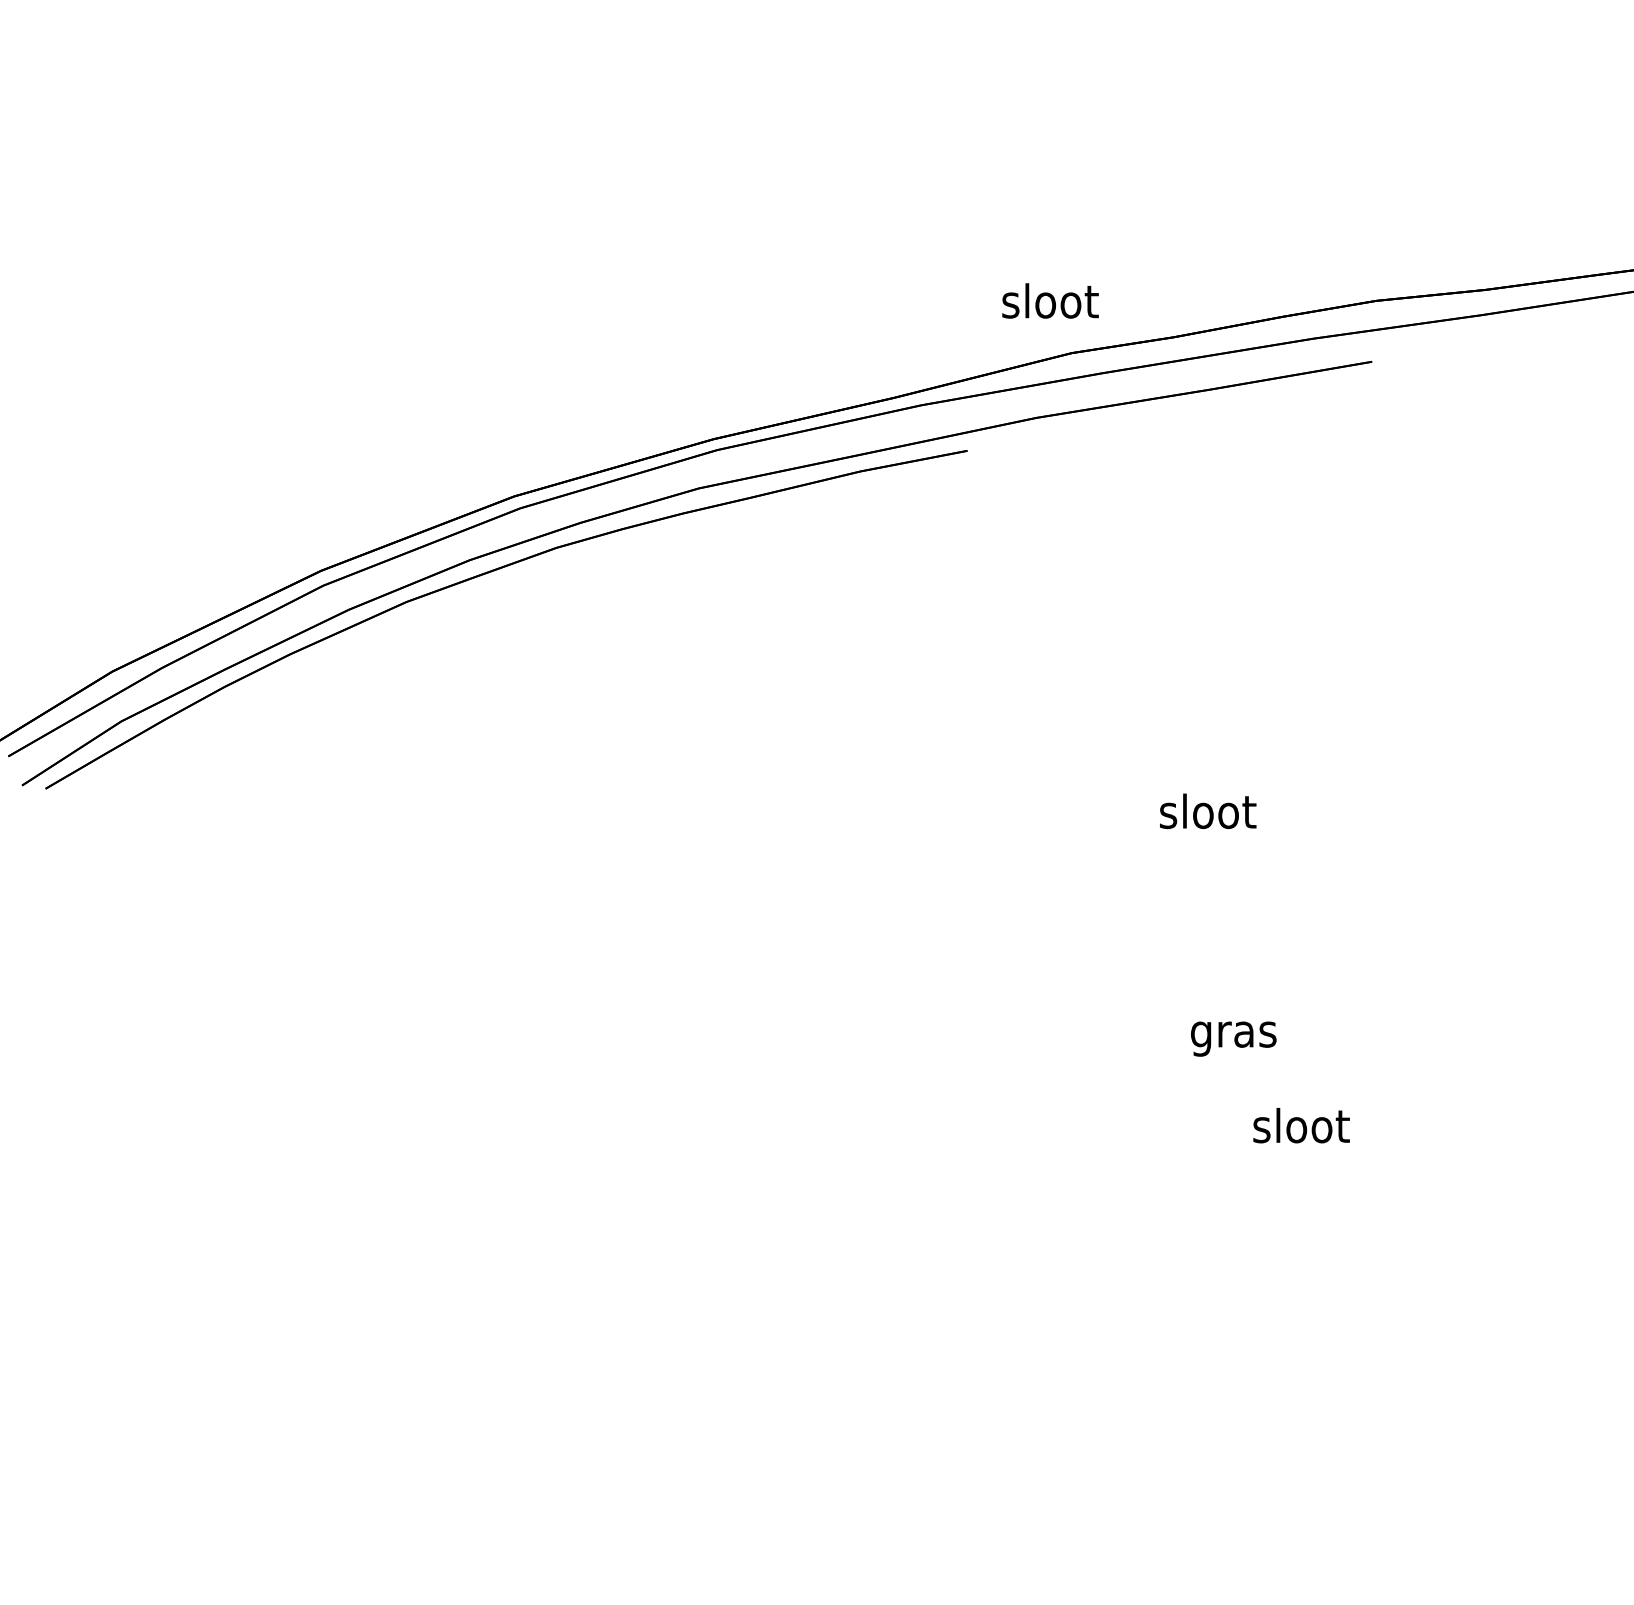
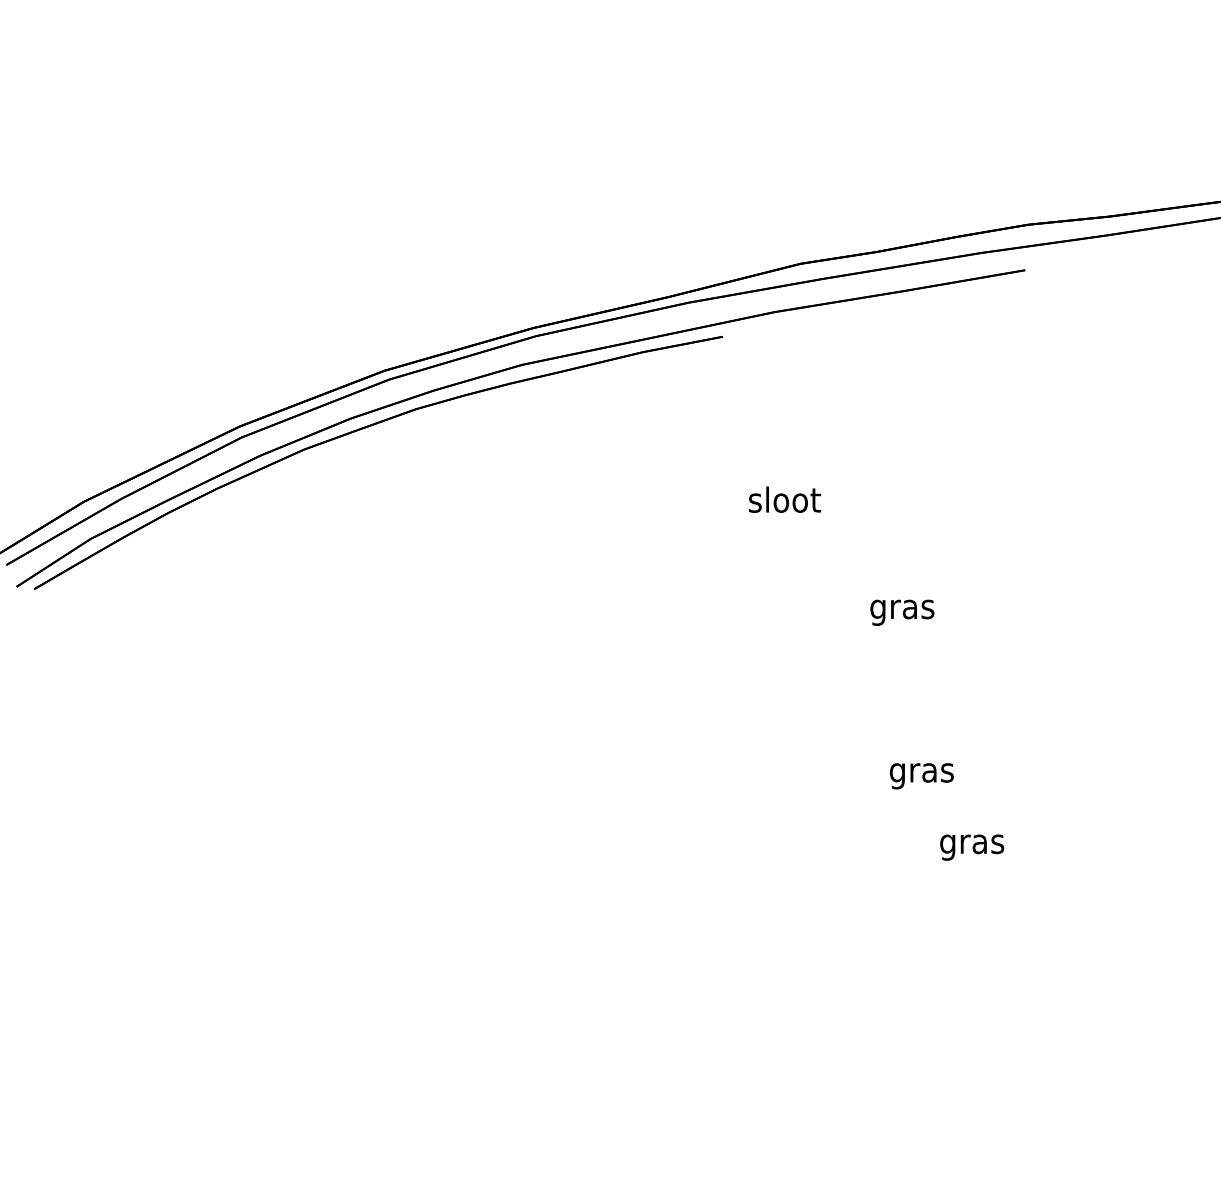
text: (1050, 300) -> (784, 499), moved
text: (1208, 815) -> (902, 609), sloot -> gras
text: (1301, 1129) -> (972, 843), sloot -> gras

